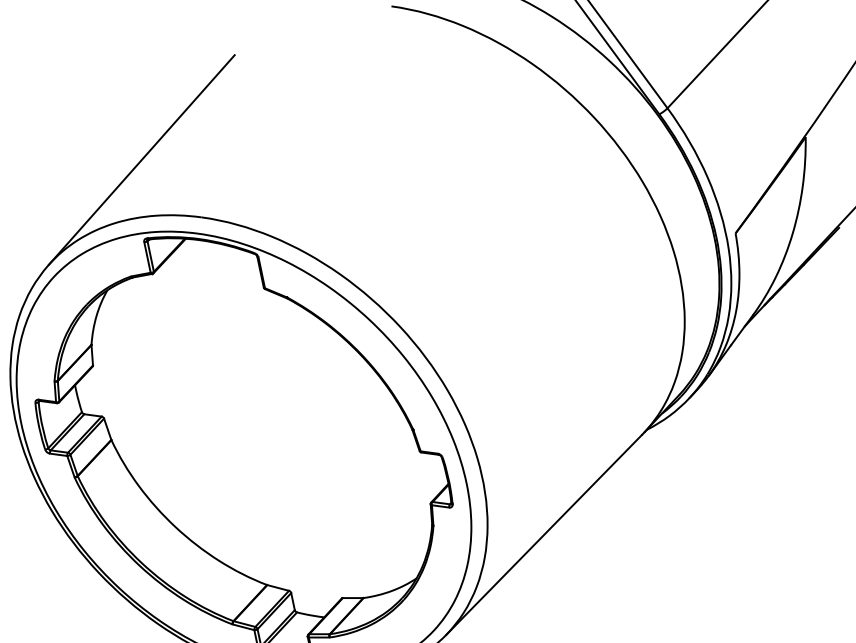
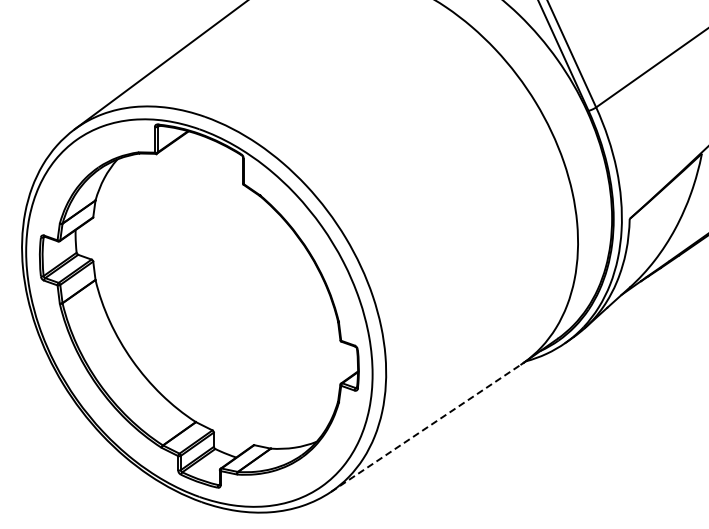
line: (544, 535) -> (426, 428), solid -> dashed

